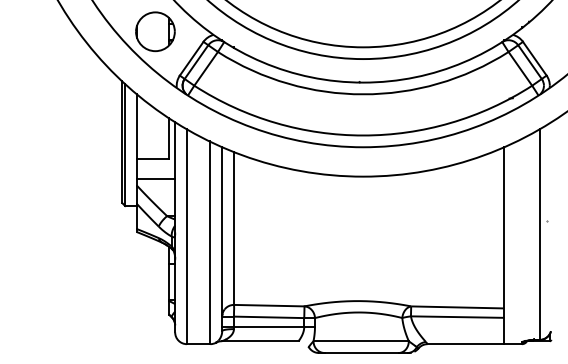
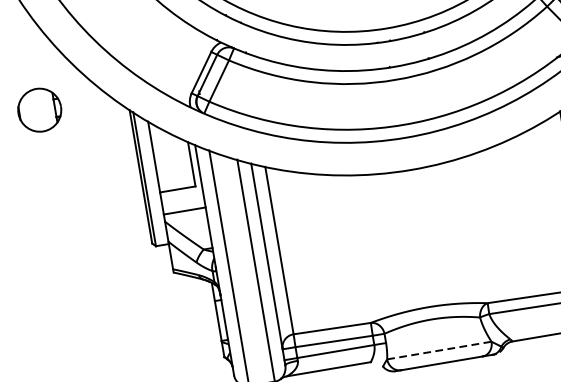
part: (155, 31) -> (39, 109), moved
line: (361, 341) -> (439, 350), solid -> dashed

